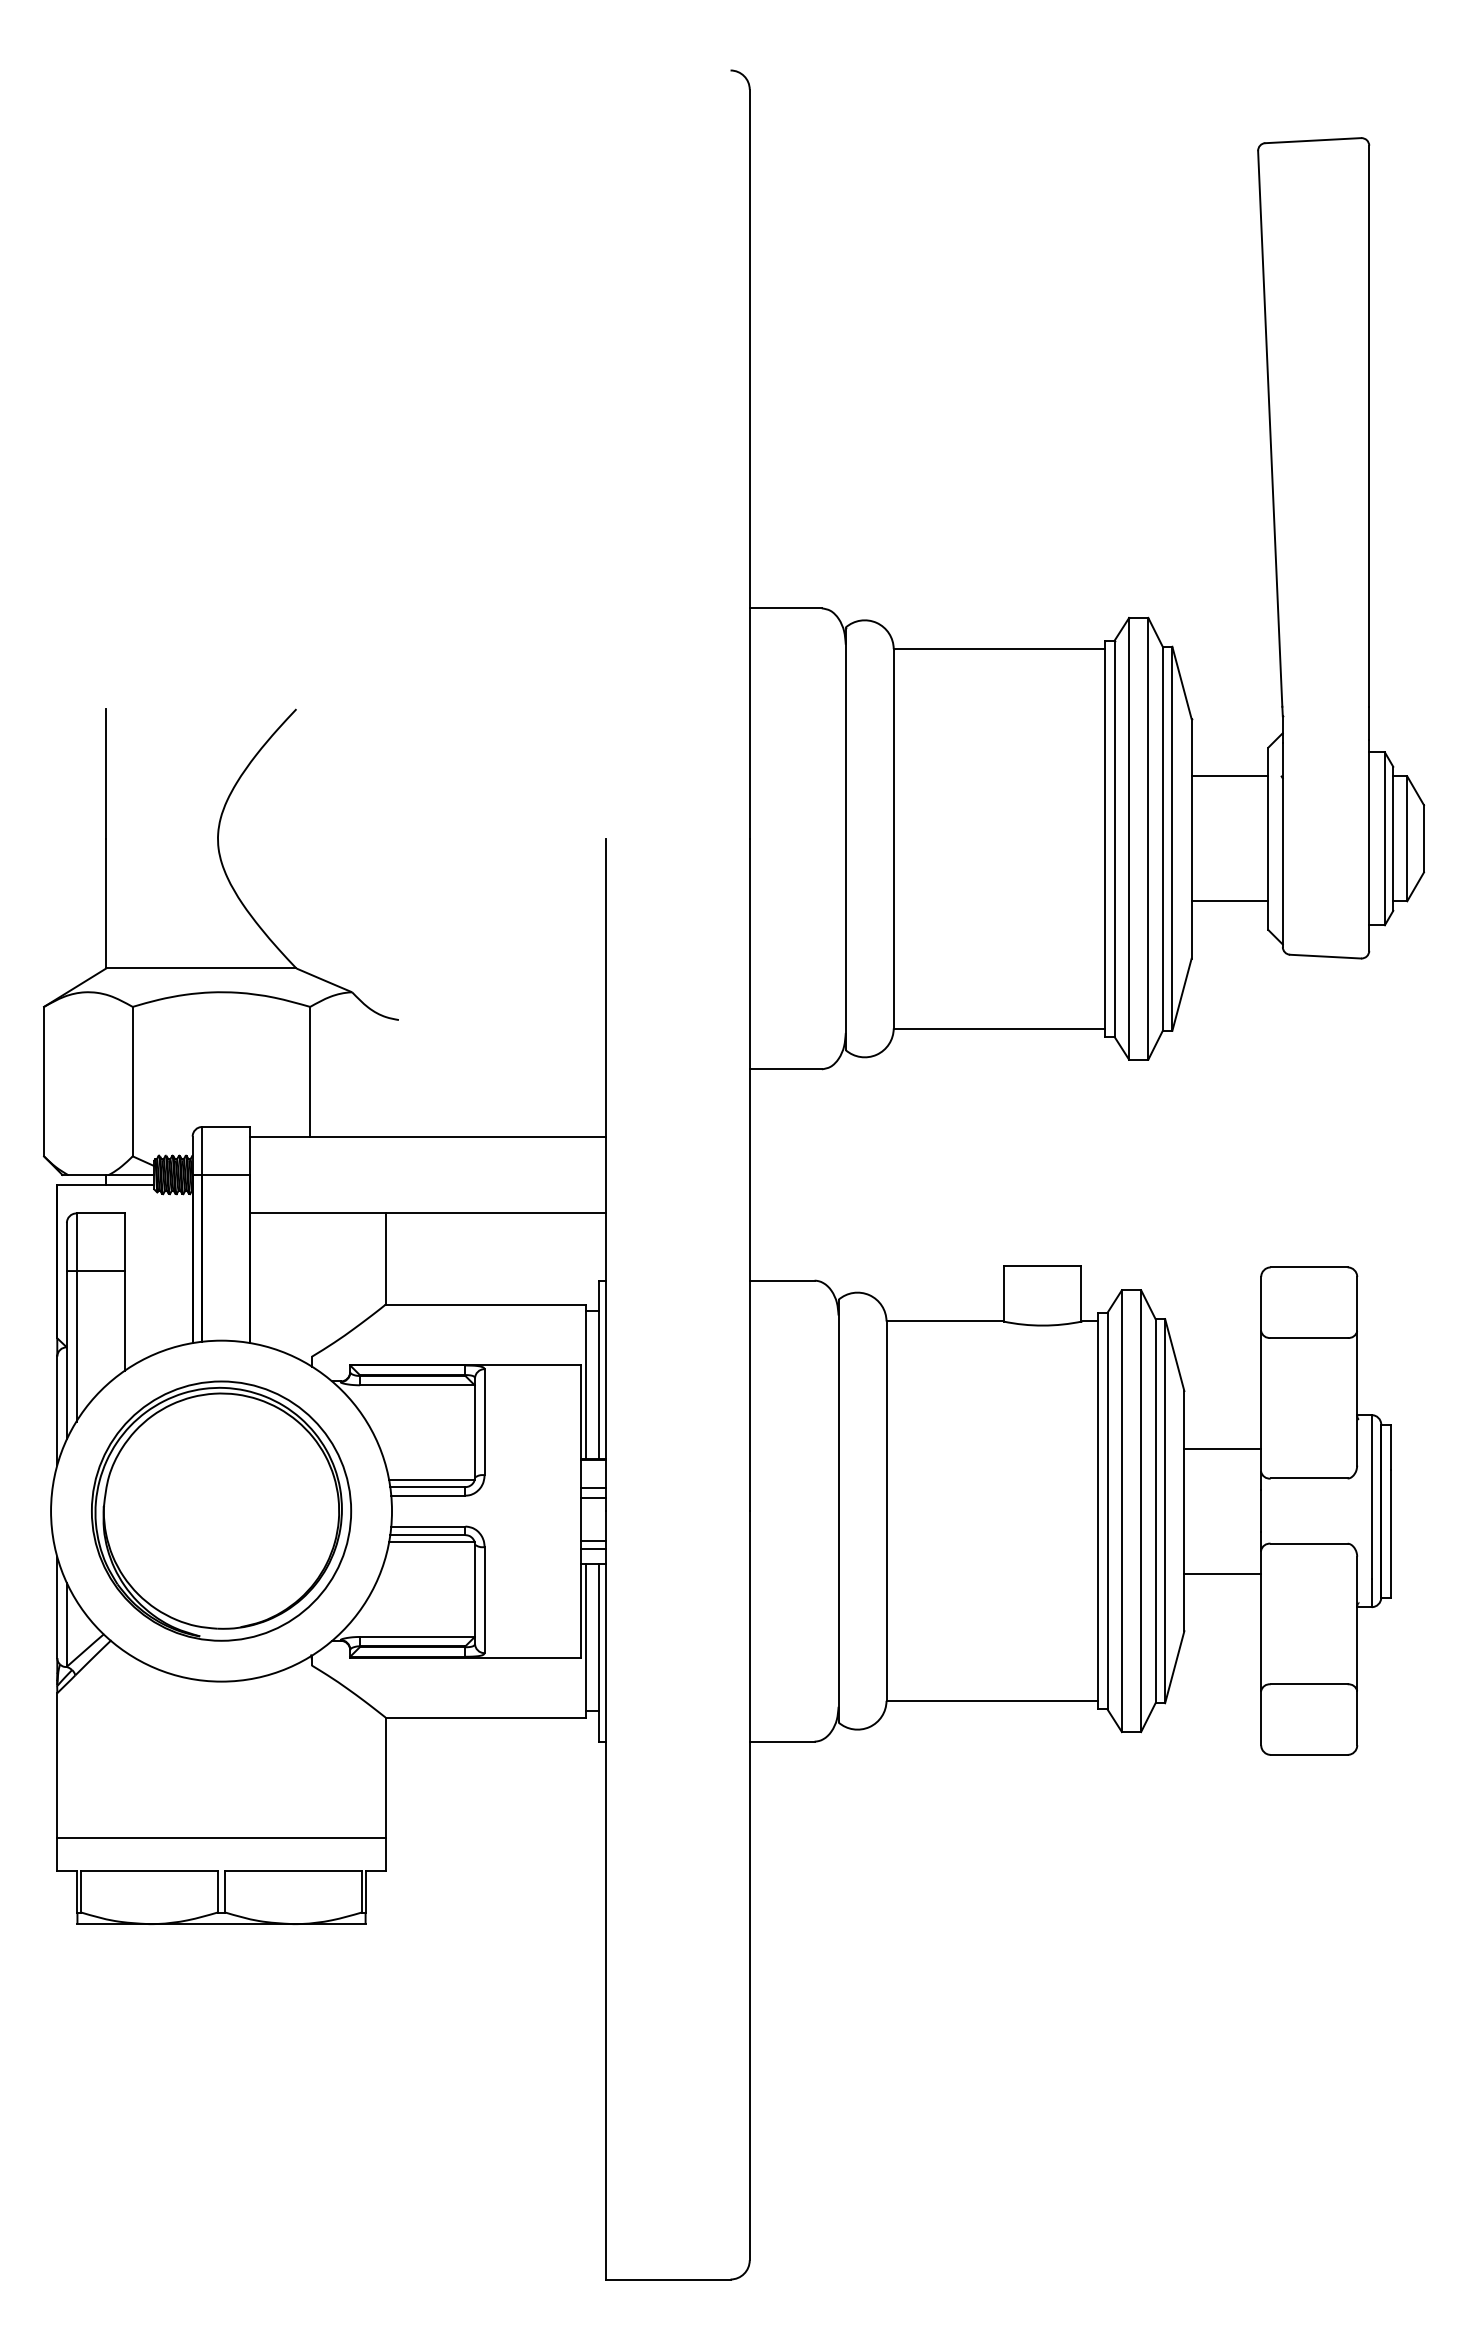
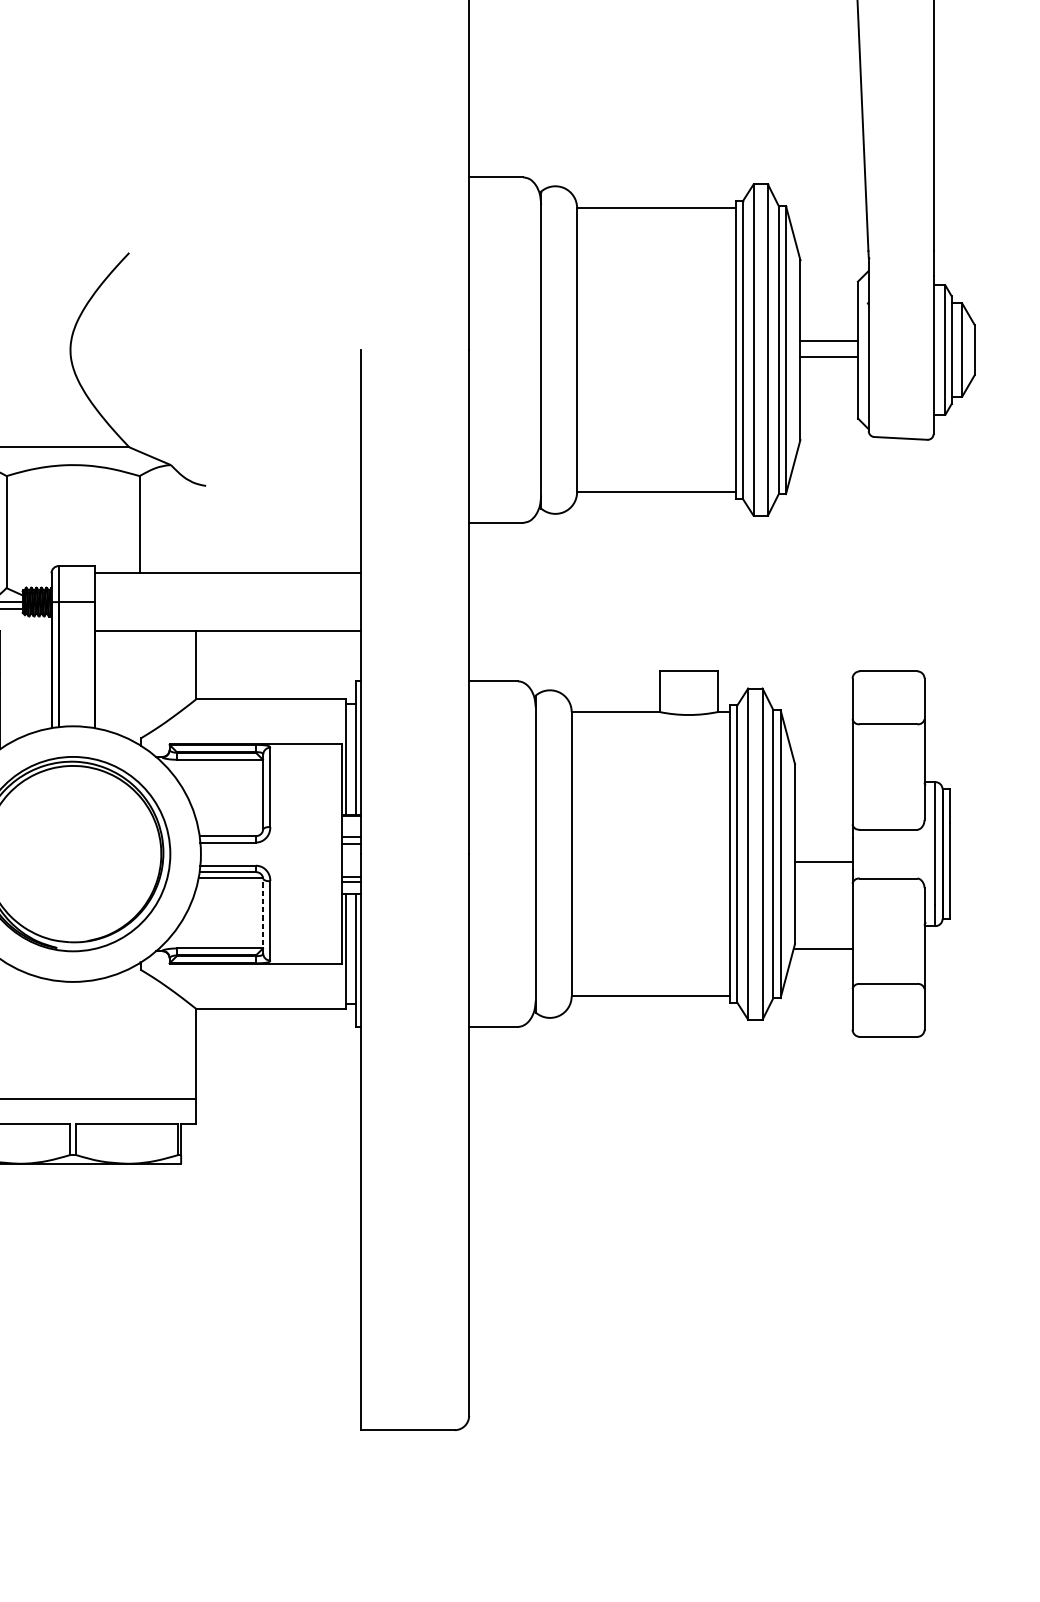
line: (1229, 776) -> (828, 340), moved
line: (1229, 901) -> (828, 357), moved
line: (1222, 1448) -> (823, 861), moved
line: (431, 1479) -> (230, 830), removed
line: (1222, 1573) -> (823, 948), moved
line: (475, 1594) -> (263, 916), solid -> dashed

